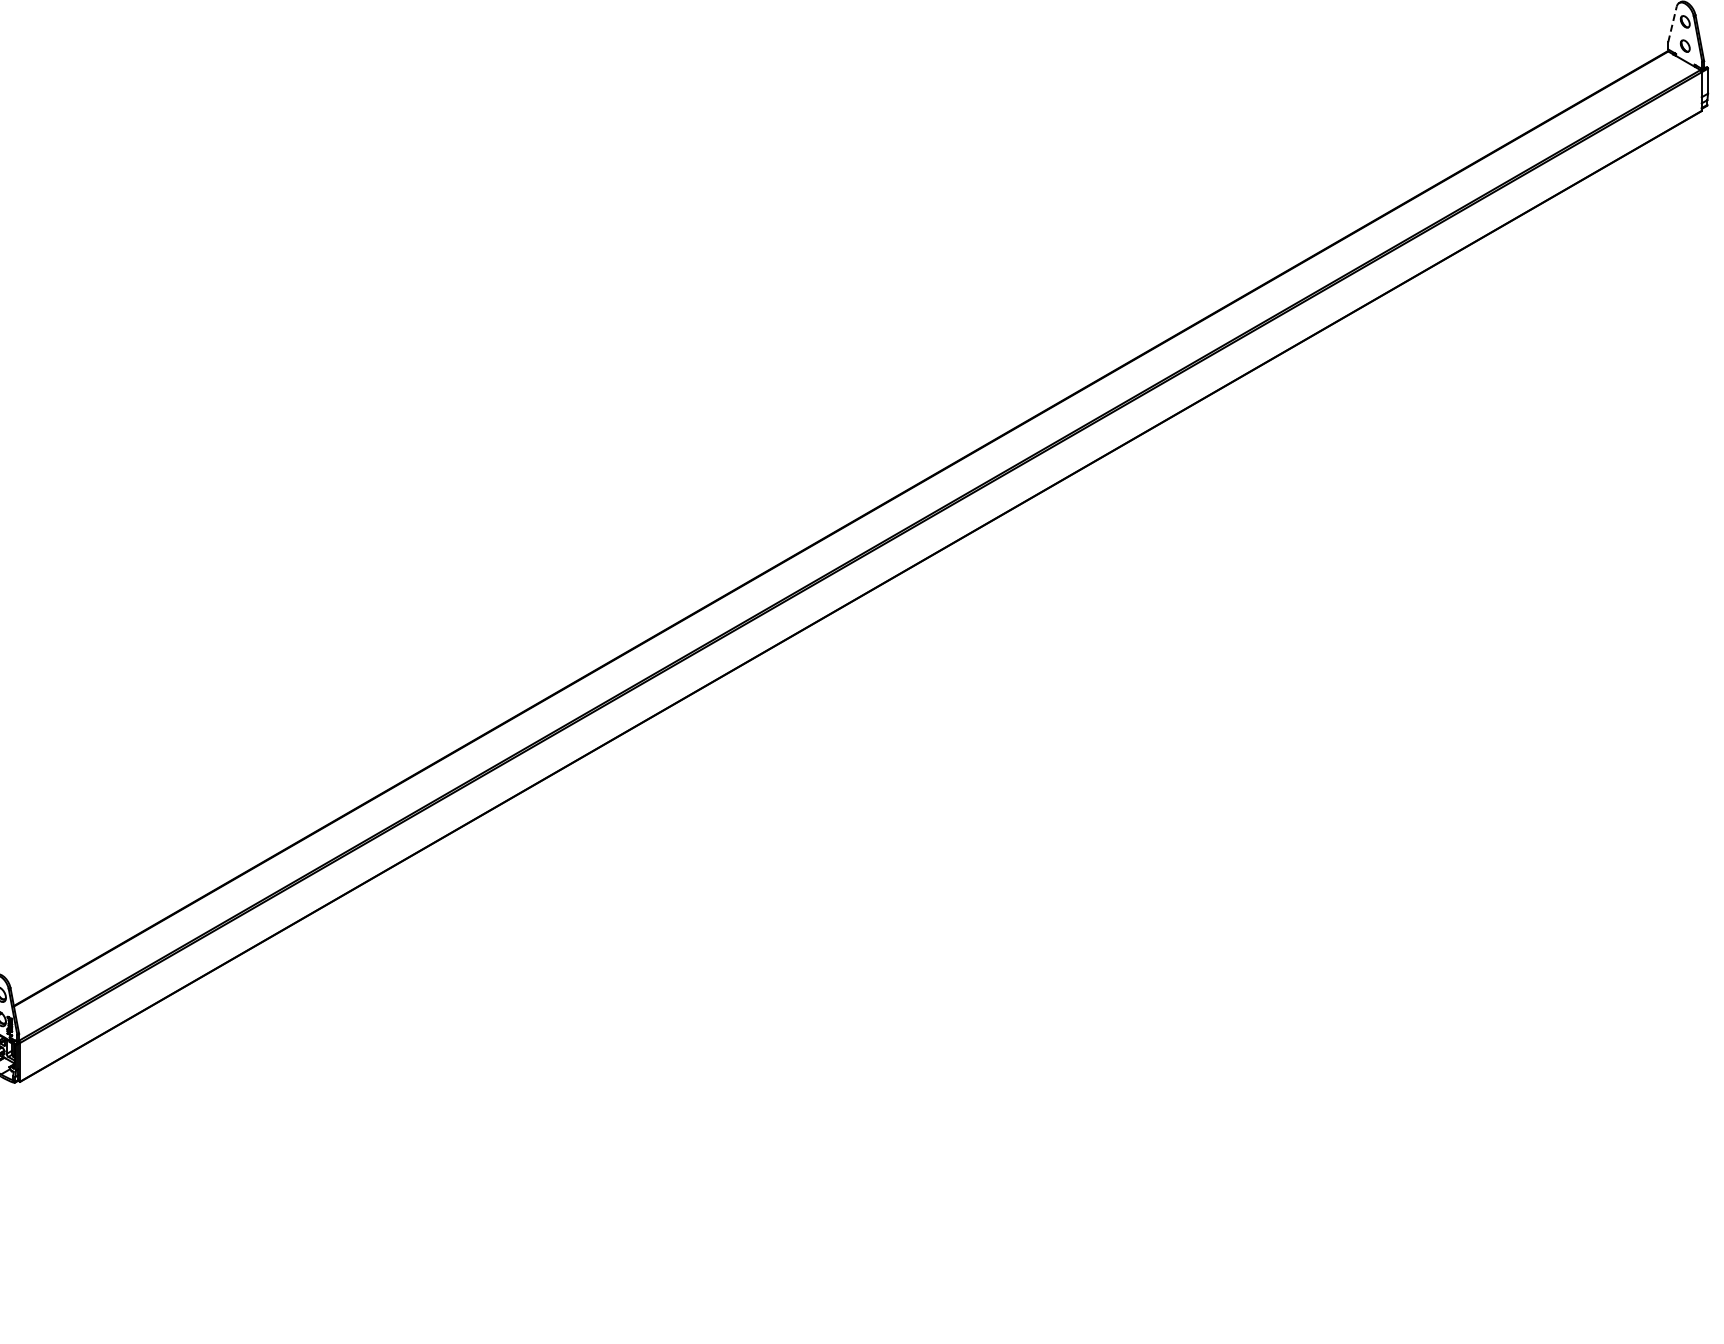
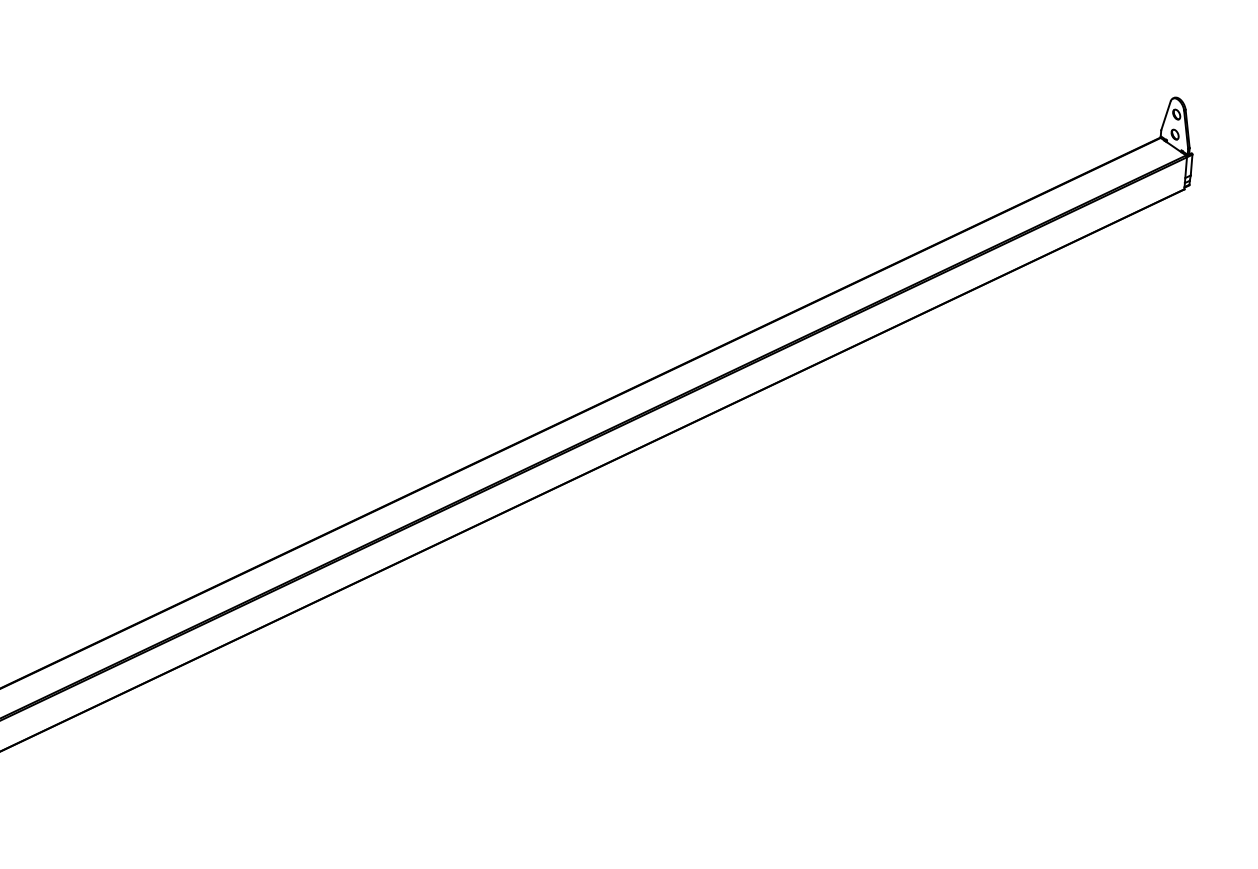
line: (1672, 23) -> (1166, 115), dashed -> solid

